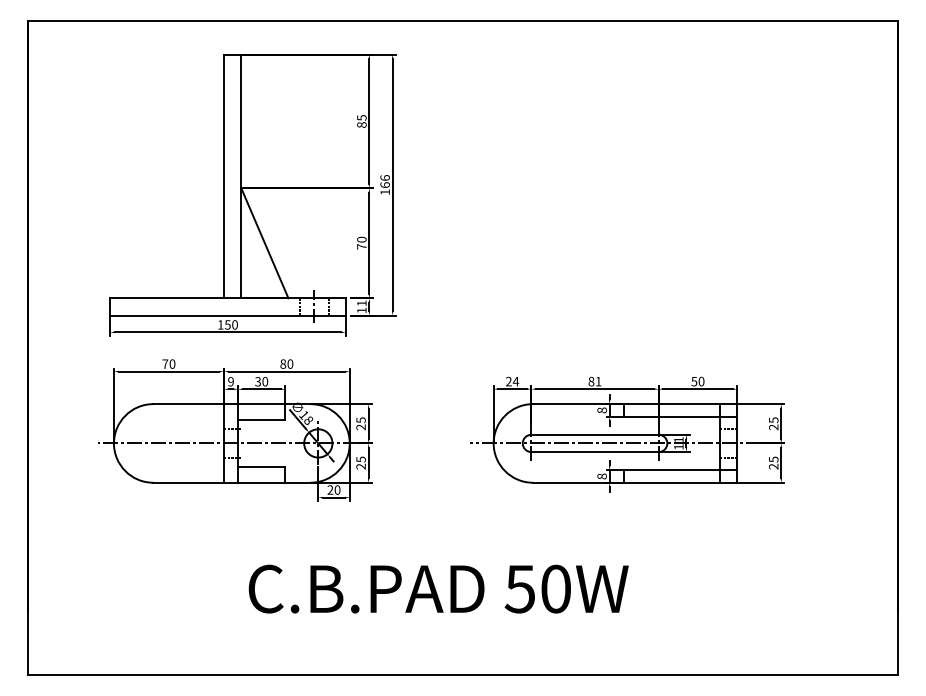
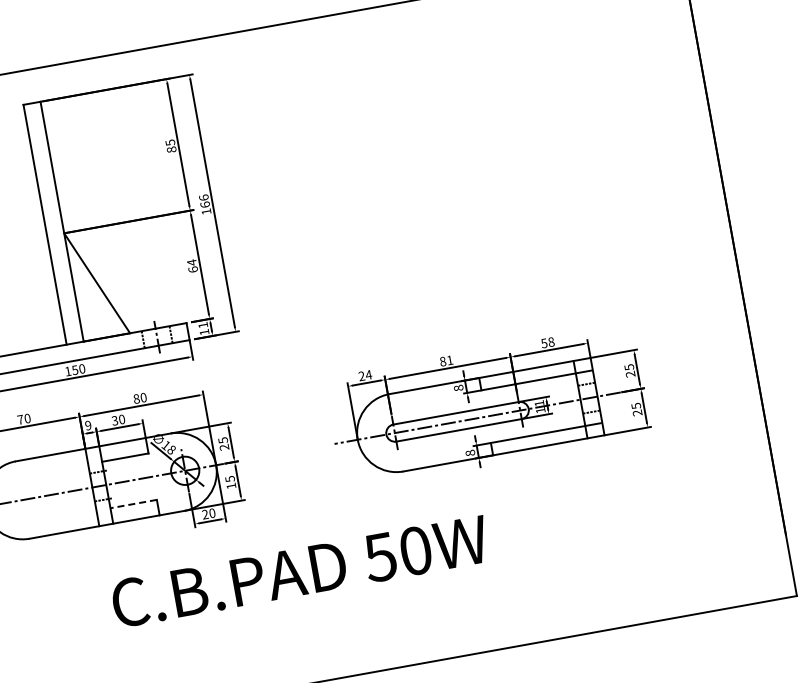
text: (361, 242) -> (192, 265), 70 -> 64
text: (701, 381) -> (551, 342), 50 -> 58
text: (360, 466) -> (230, 486), 25 -> 15
line: (261, 467) -> (133, 504), solid -> dashed
text: (438, 588) -> (299, 571), moved

